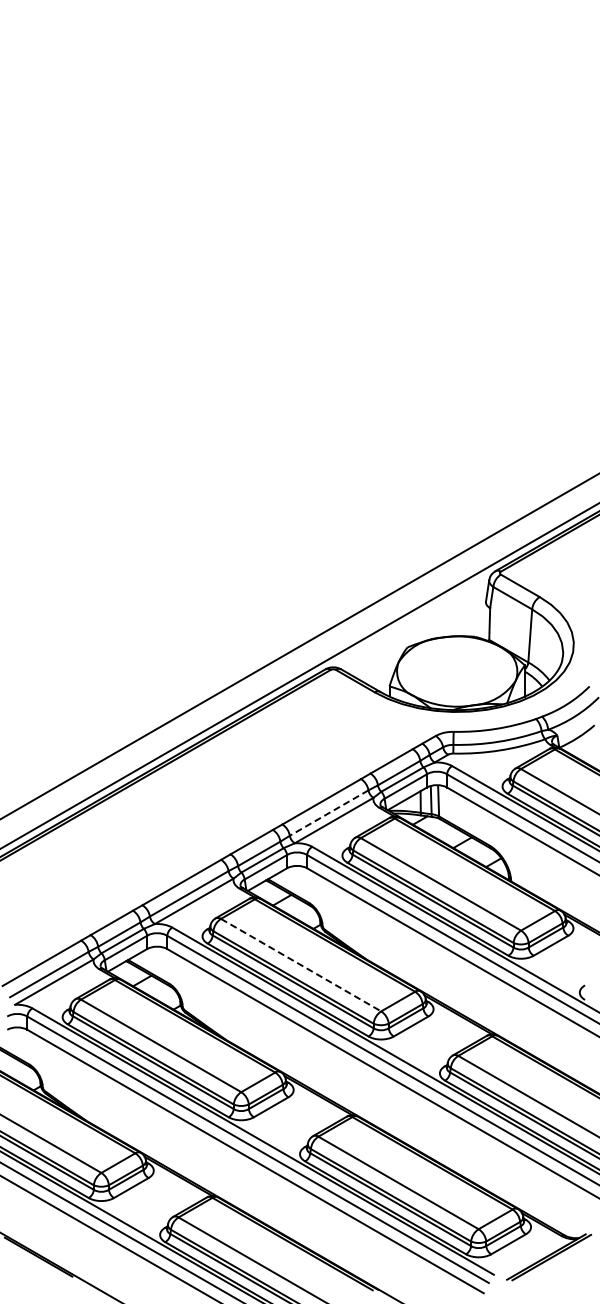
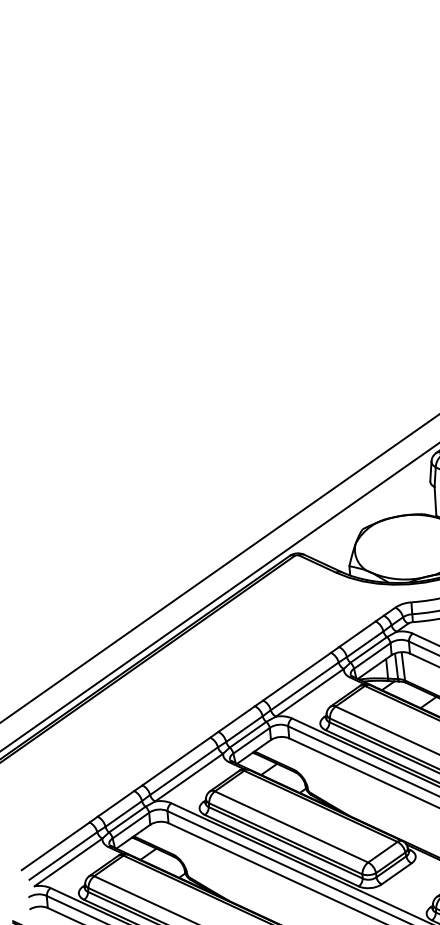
line: (328, 813) -> (304, 686), dashed -> solid
line: (301, 965) -> (291, 827), dashed -> solid

